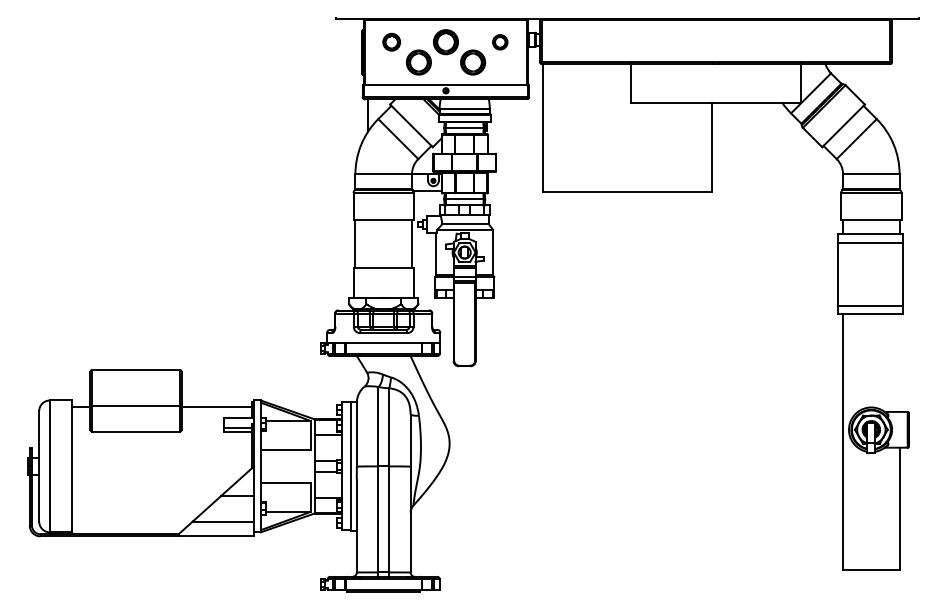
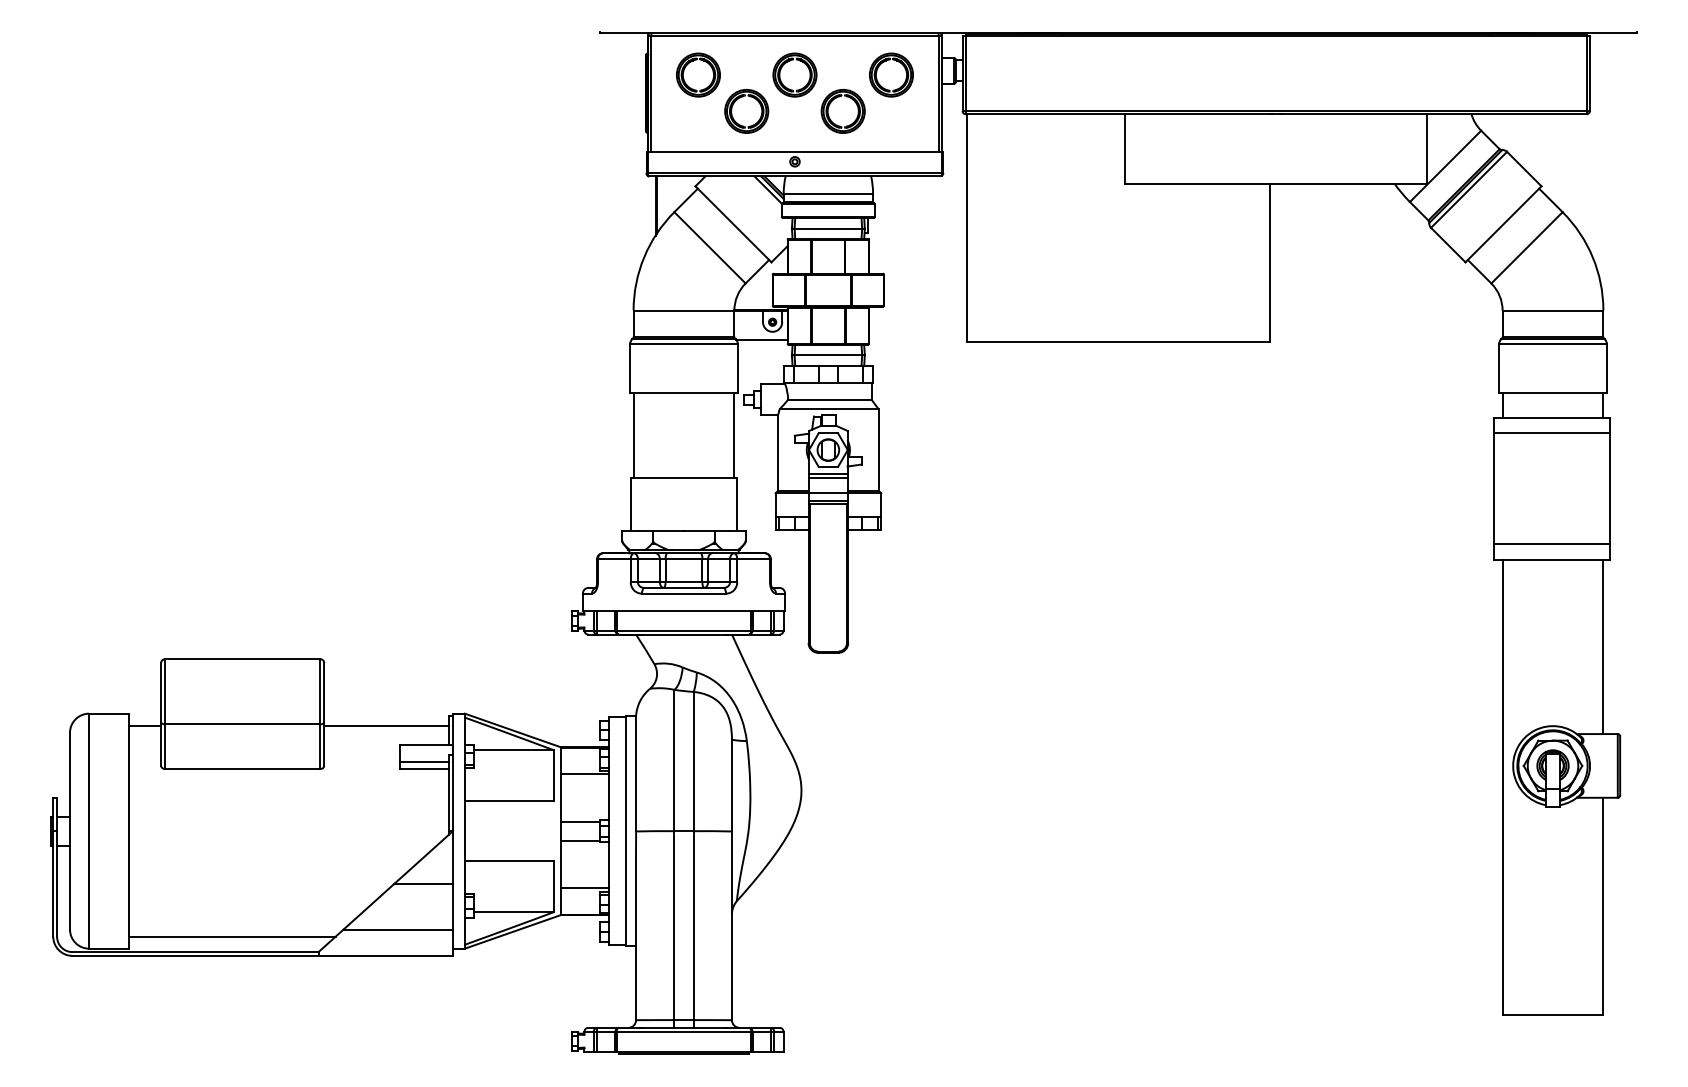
part: (391, 42) -> (697, 75), size x1.43
part: (500, 42) -> (892, 75), size x1.67
line: (899, 362) -> (1603, 645), added
line: (130, 525) -> (232, 936), added

